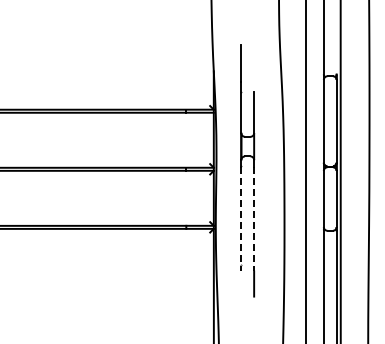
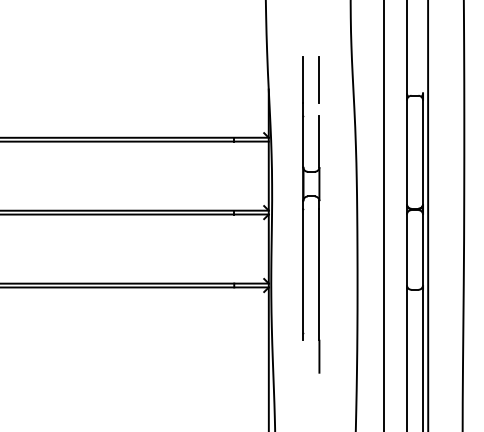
line: (253, 63) -> (318, 79), added
line: (241, 218) -> (303, 274), dashed -> solid
line: (254, 218) -> (319, 274), dashed -> solid

